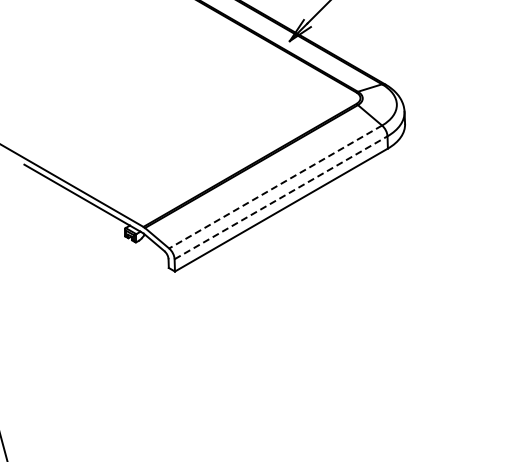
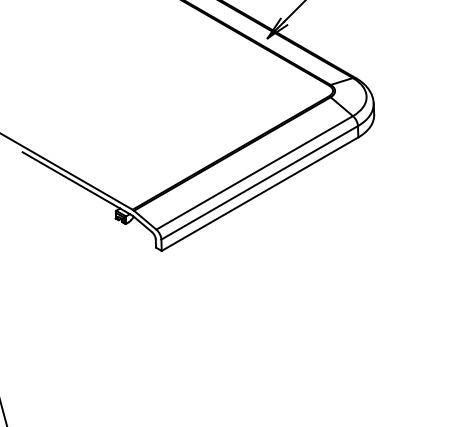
line: (275, 187) -> (254, 173), dashed -> solid
line: (281, 197) -> (260, 182), dashed -> solid

